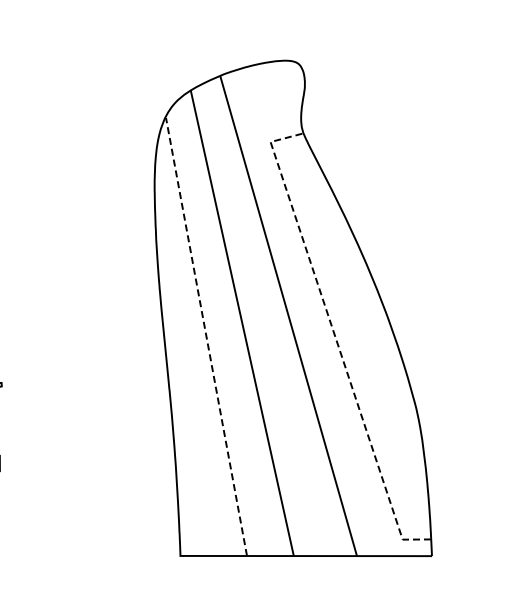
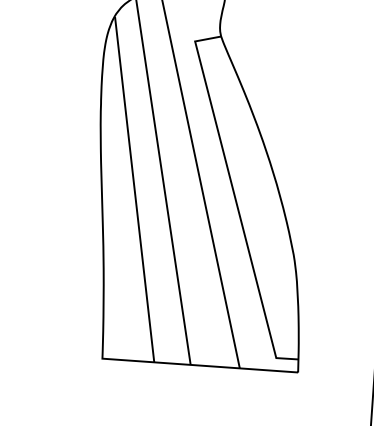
line: (206, 336) -> (134, 189), dashed -> solid
line: (335, 337) -> (234, 197), dashed -> solid

